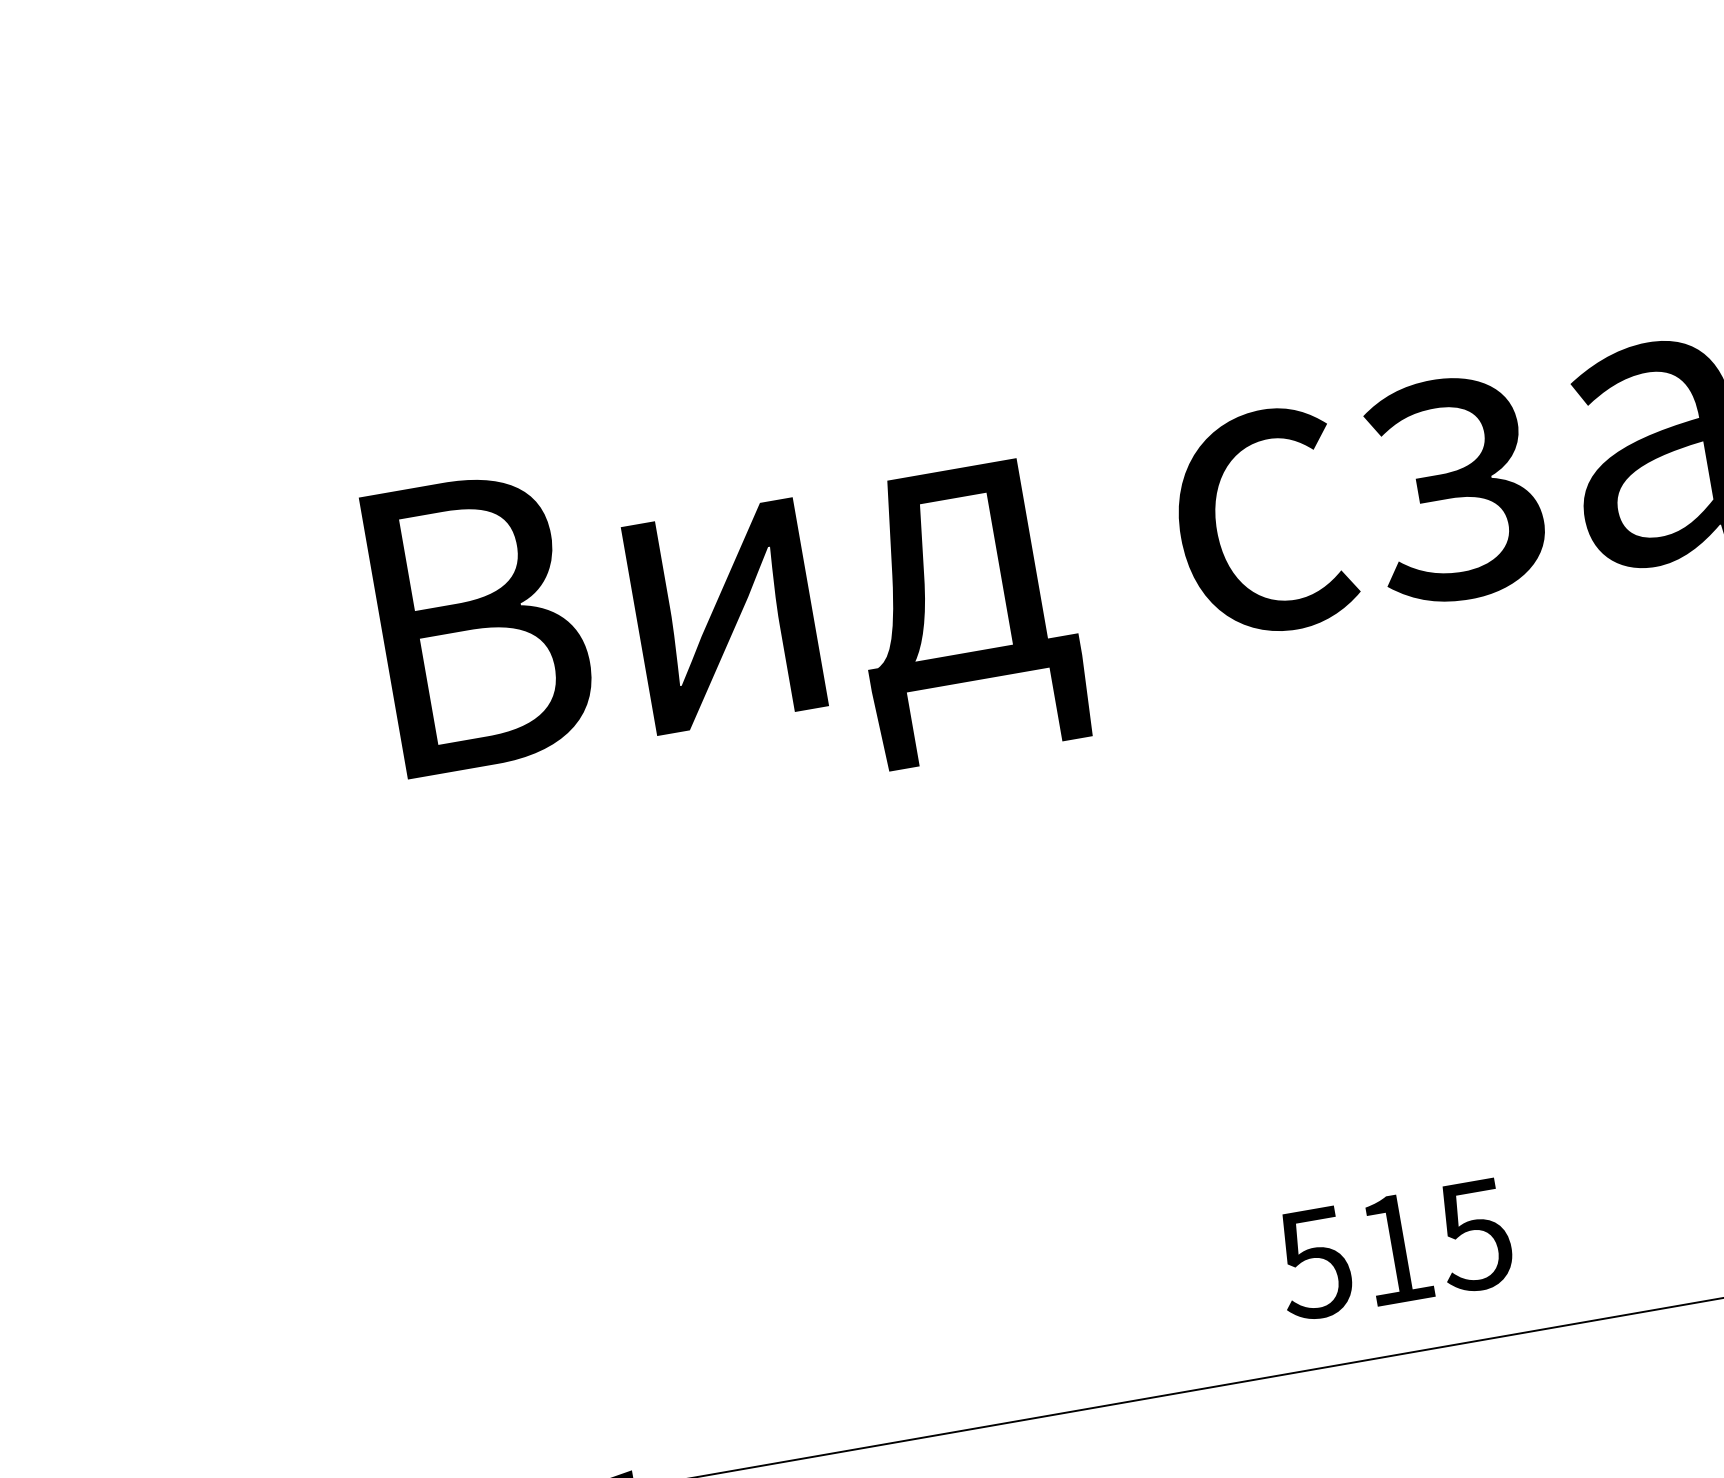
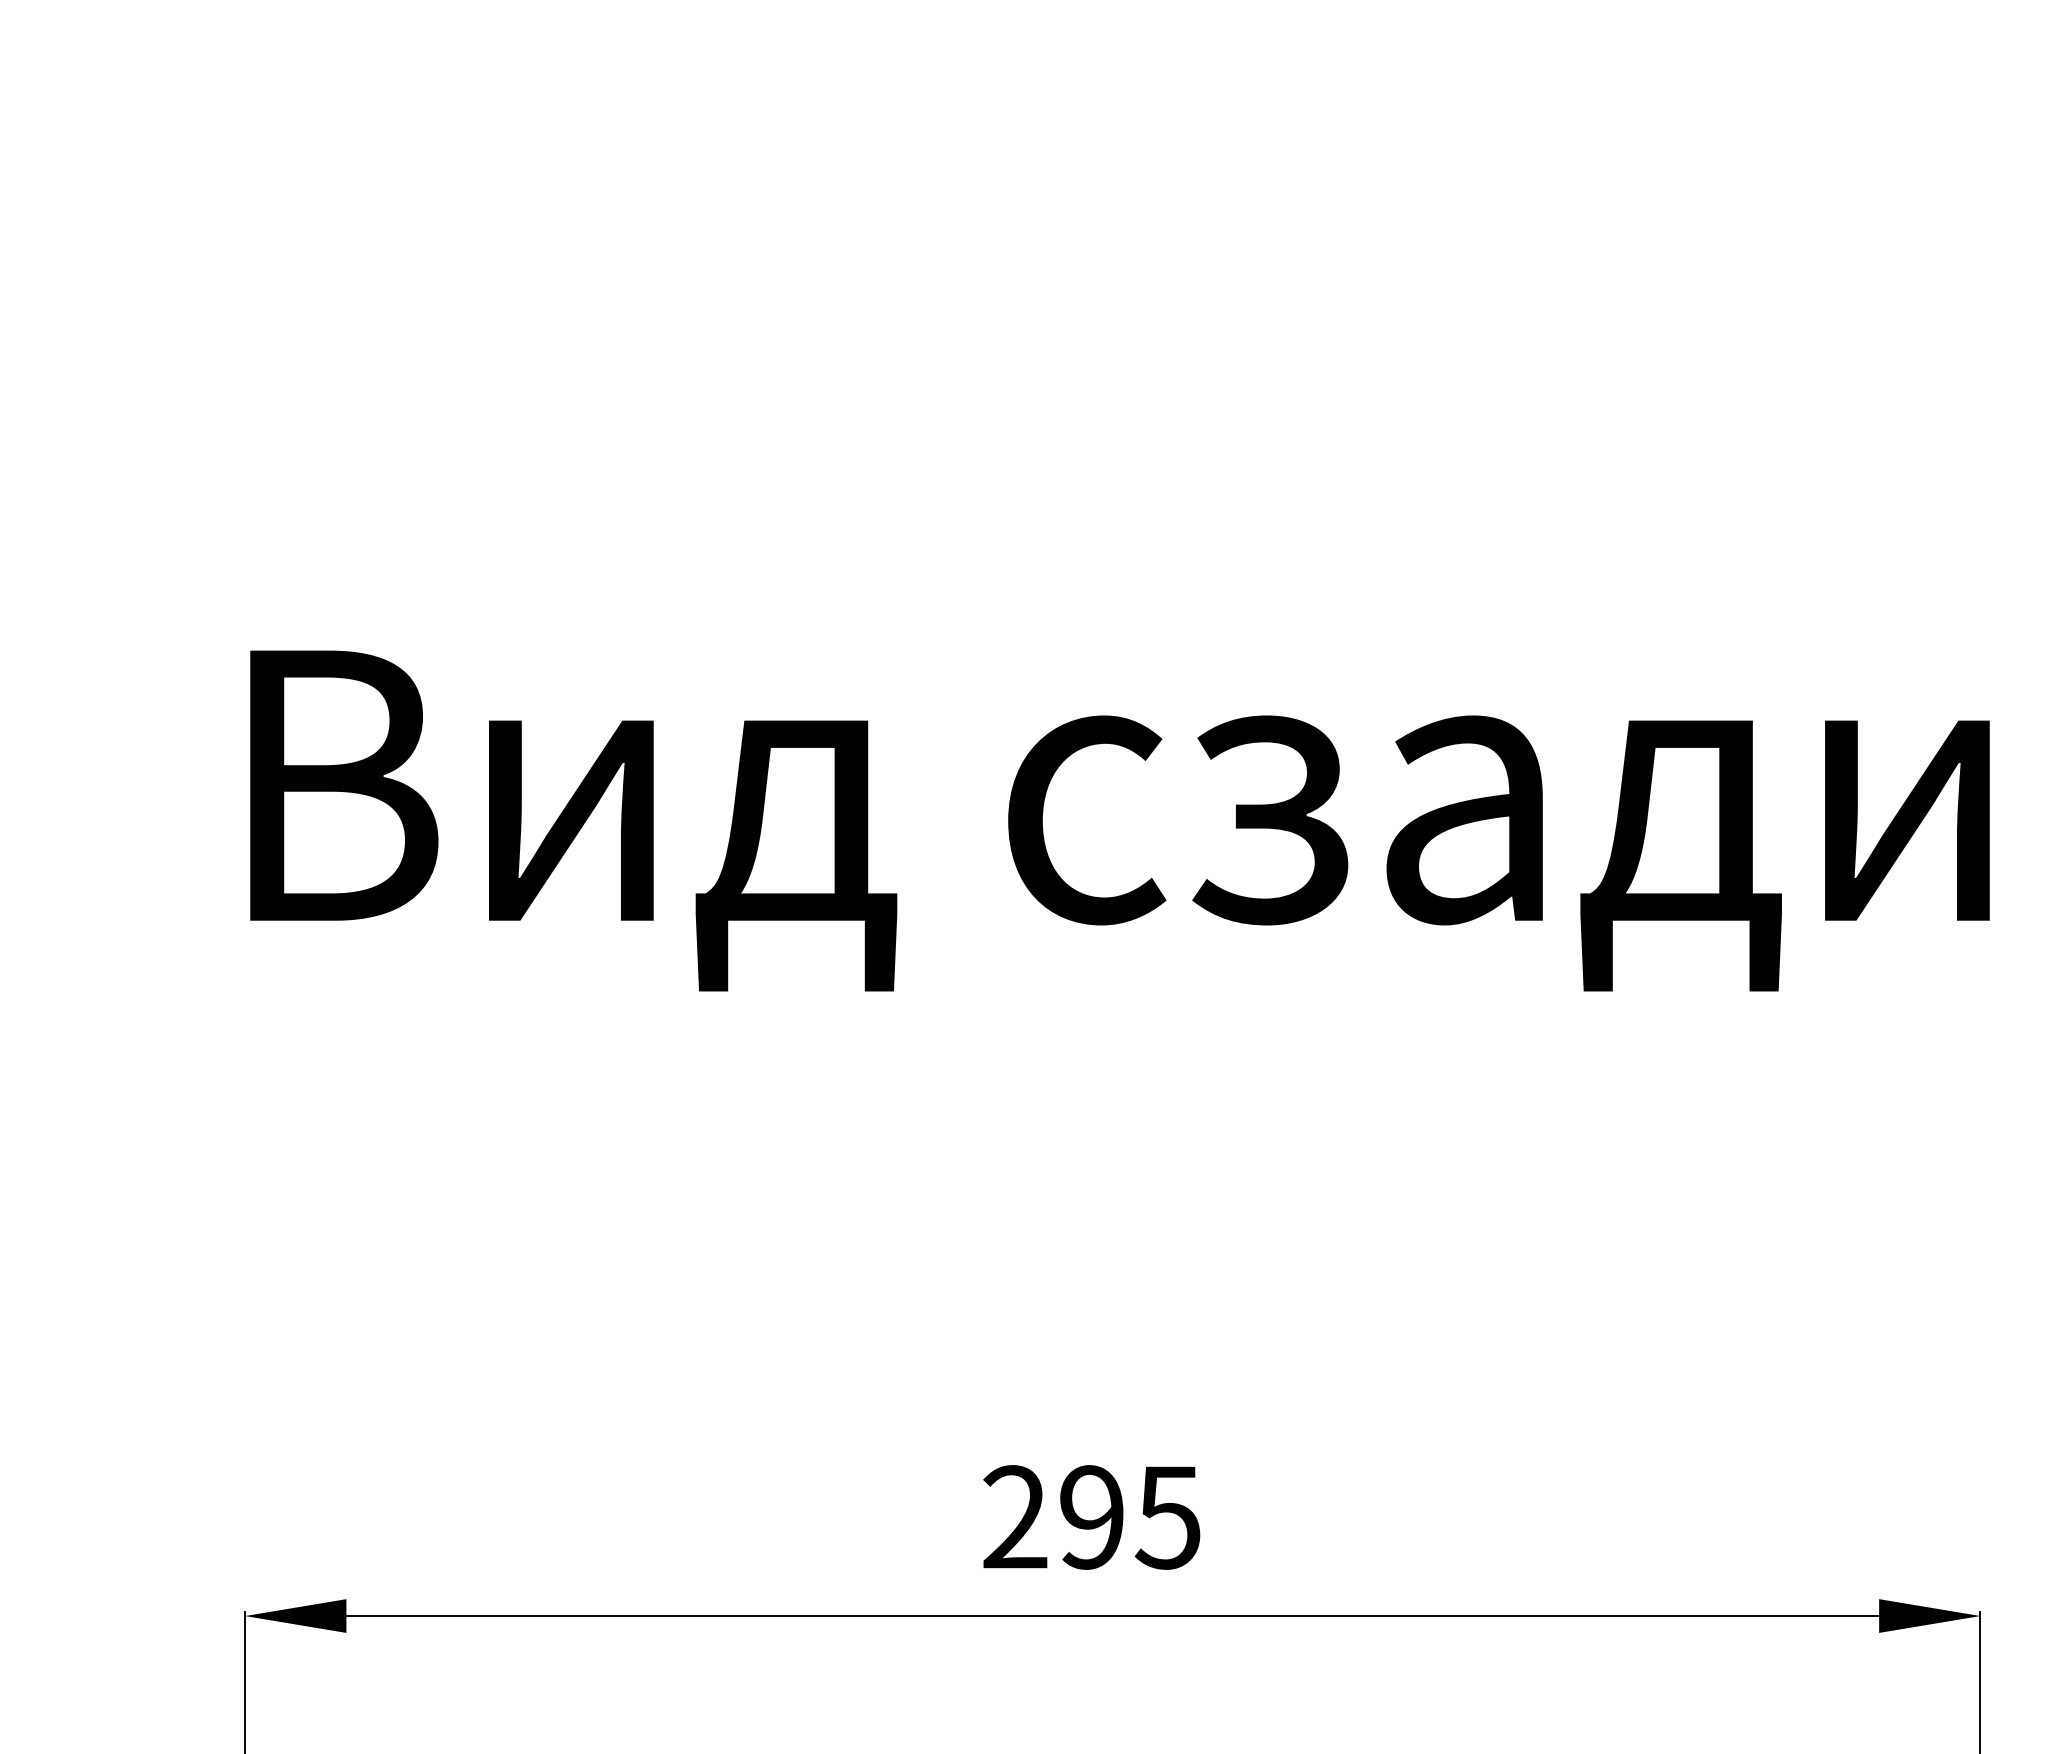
text: (1354, 1256) -> (1052, 1517), 515 -> 295

